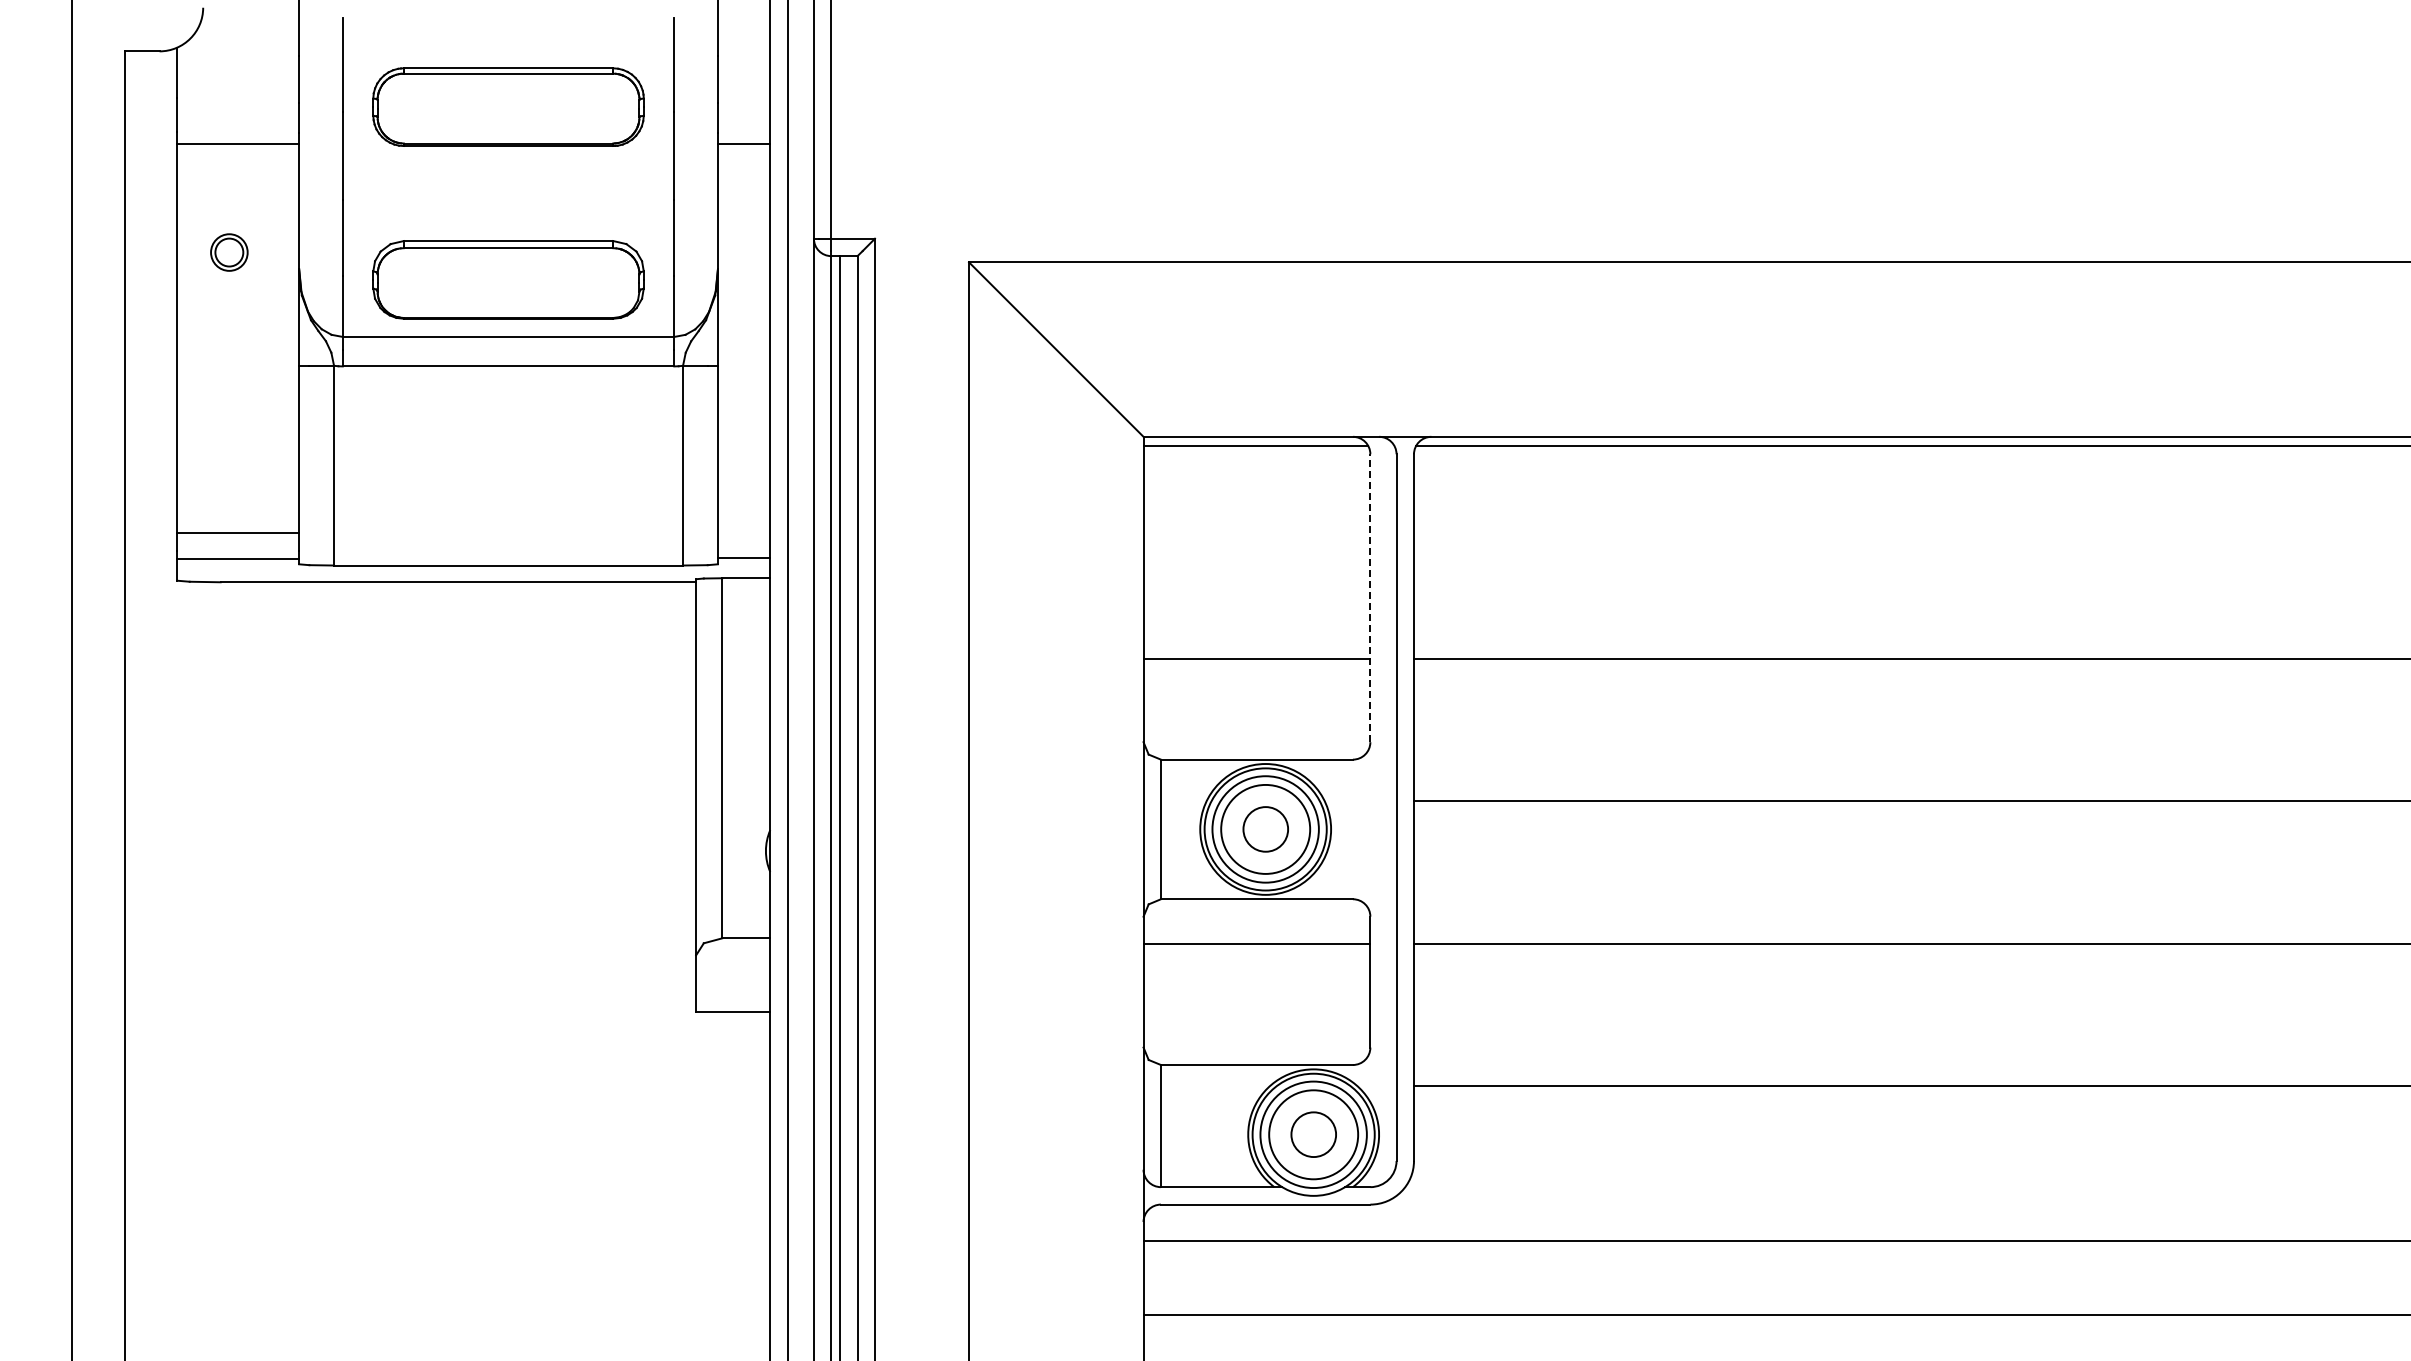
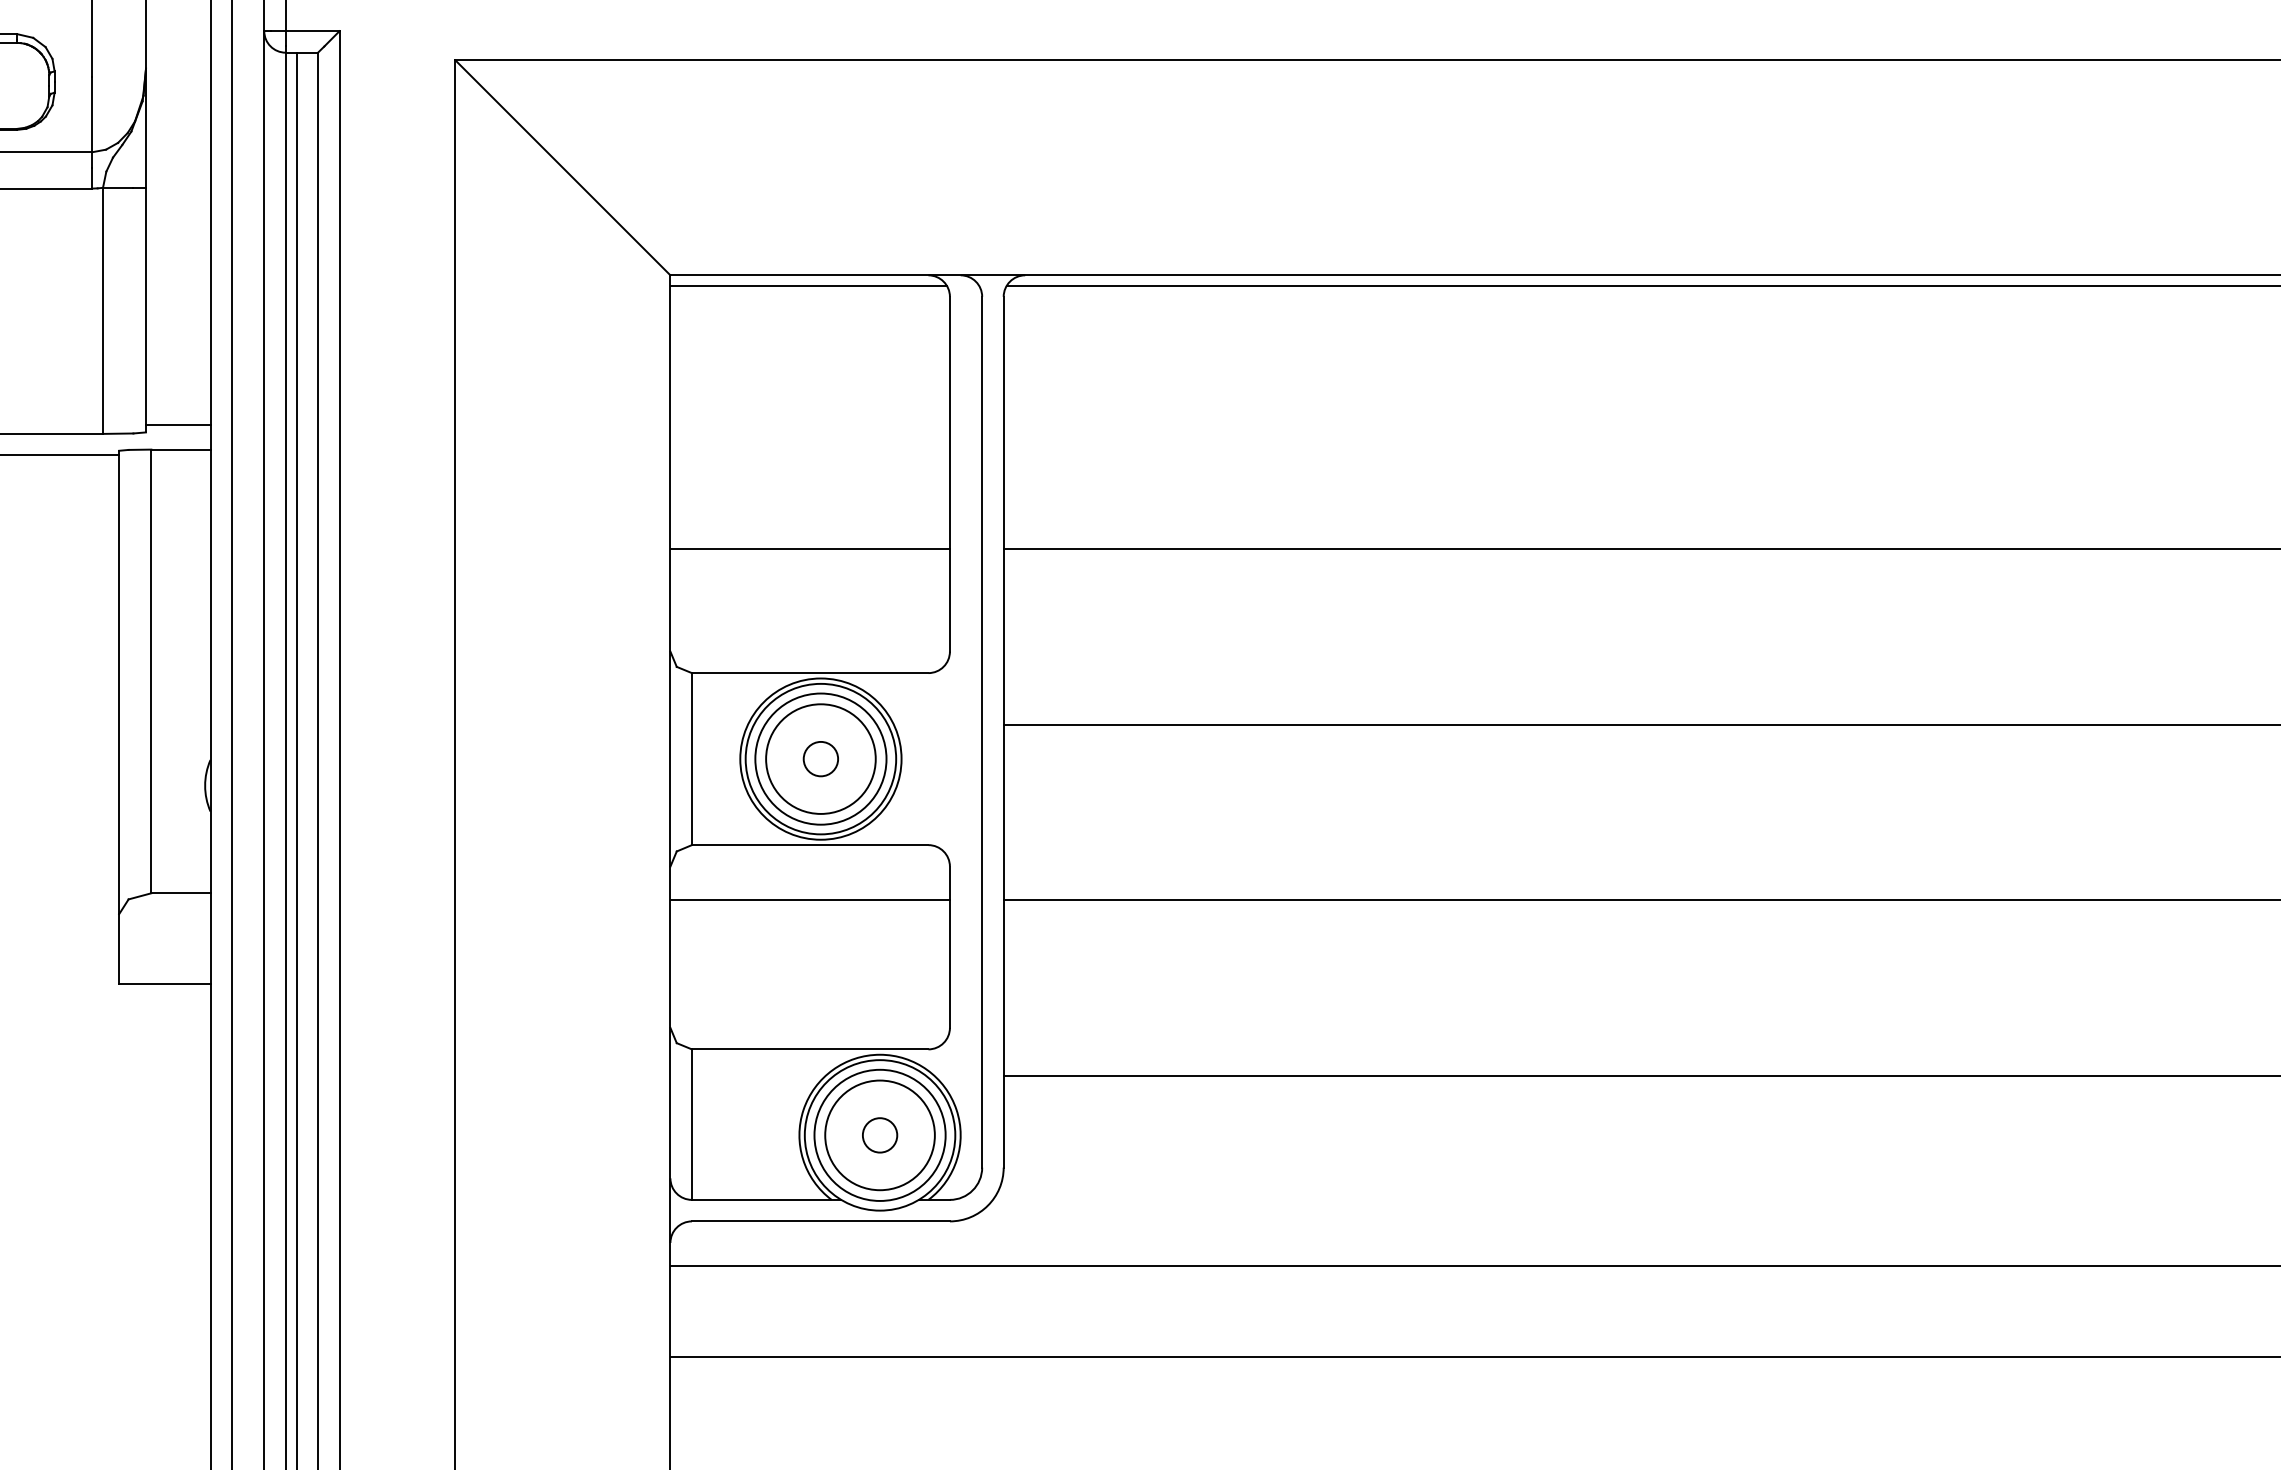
line: (1370, 598) -> (950, 474), dashed -> solid
circle: (1265, 829) -> (820, 759), size x0.62
circle: (1313, 1134) -> (879, 1135), size x0.62

